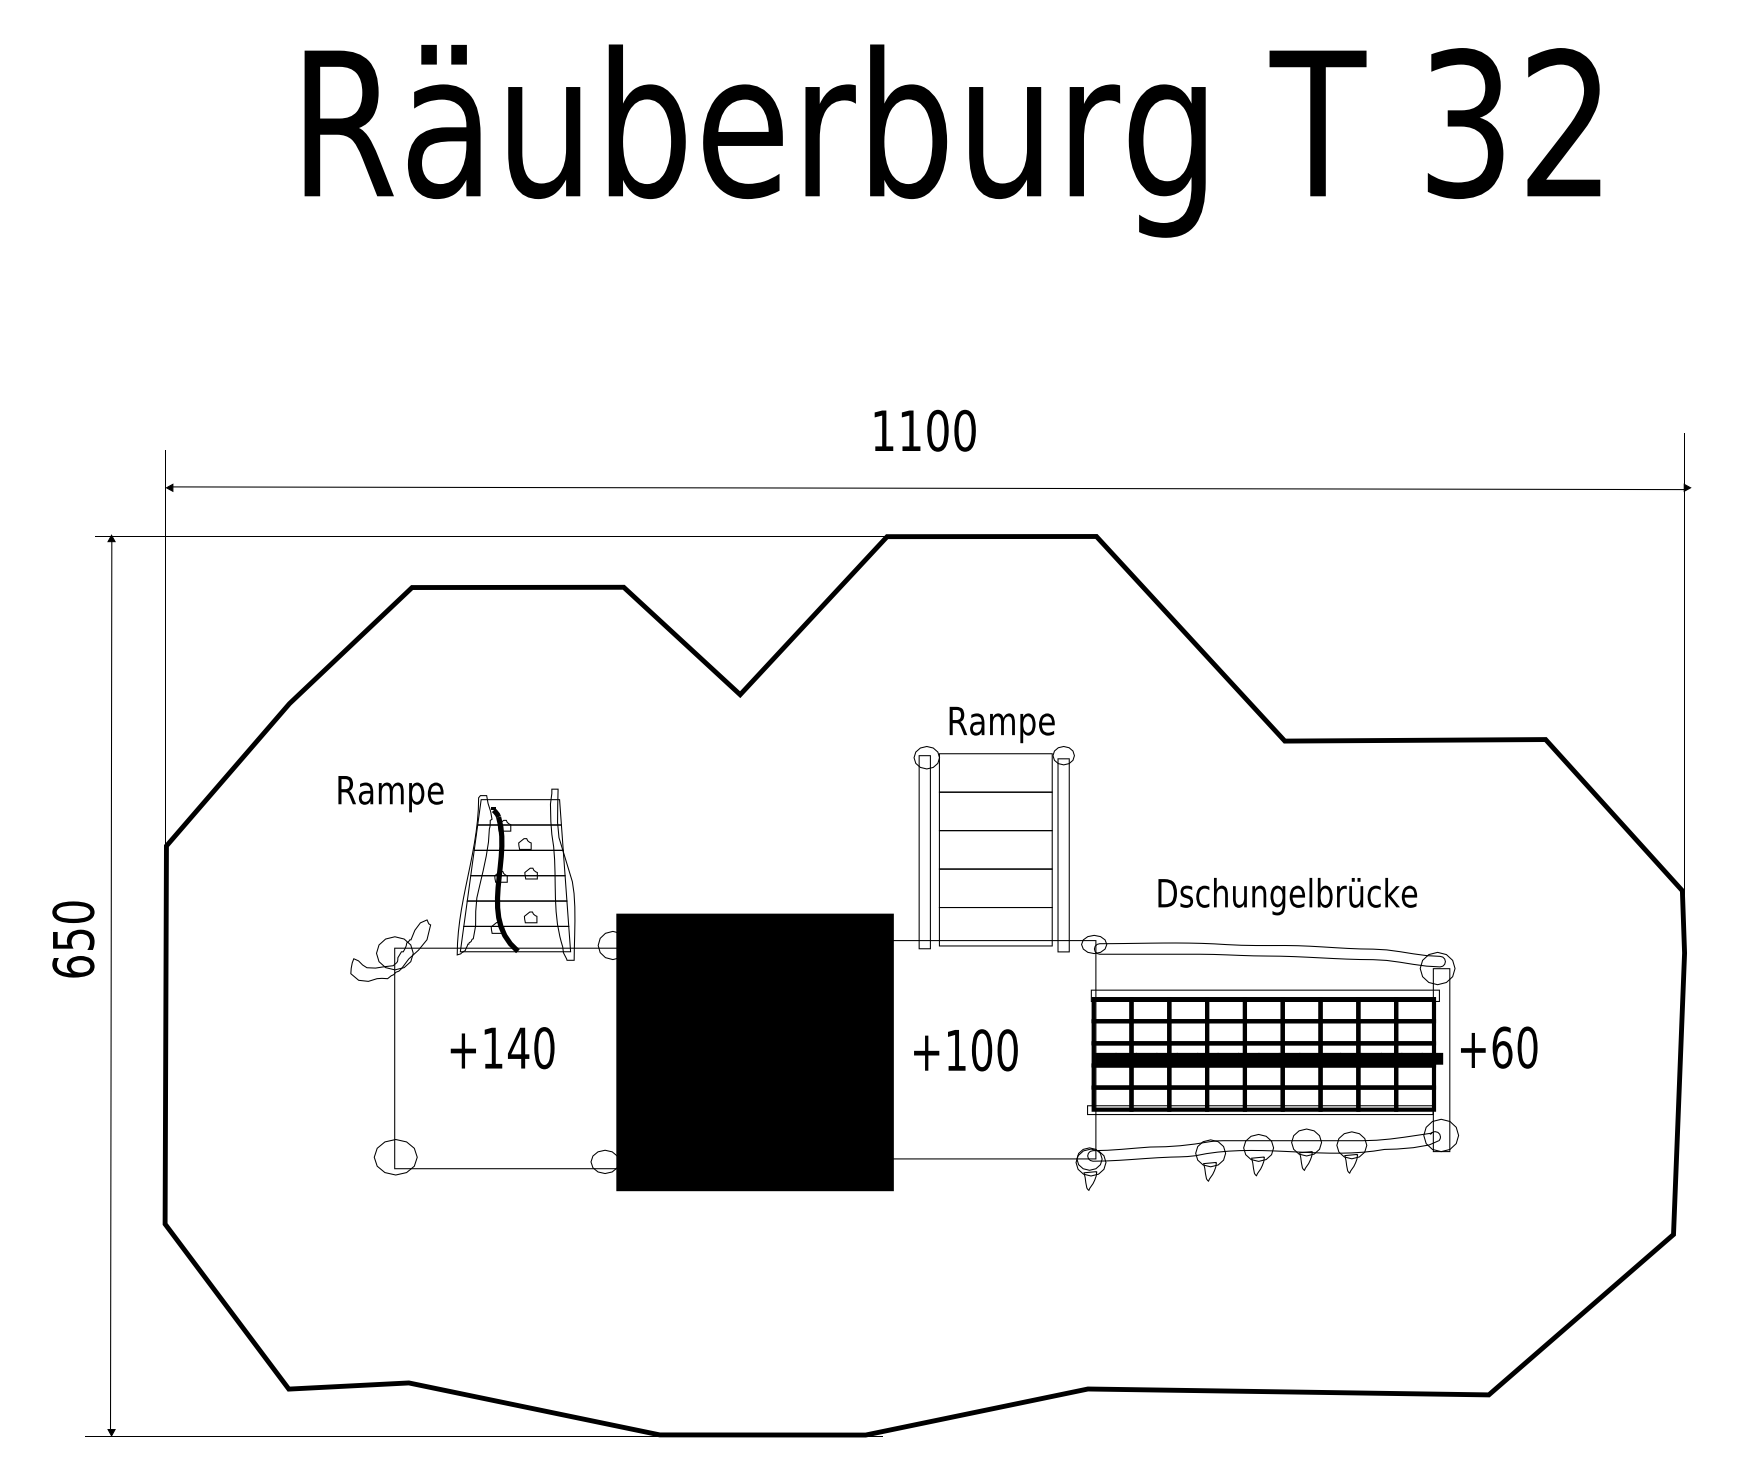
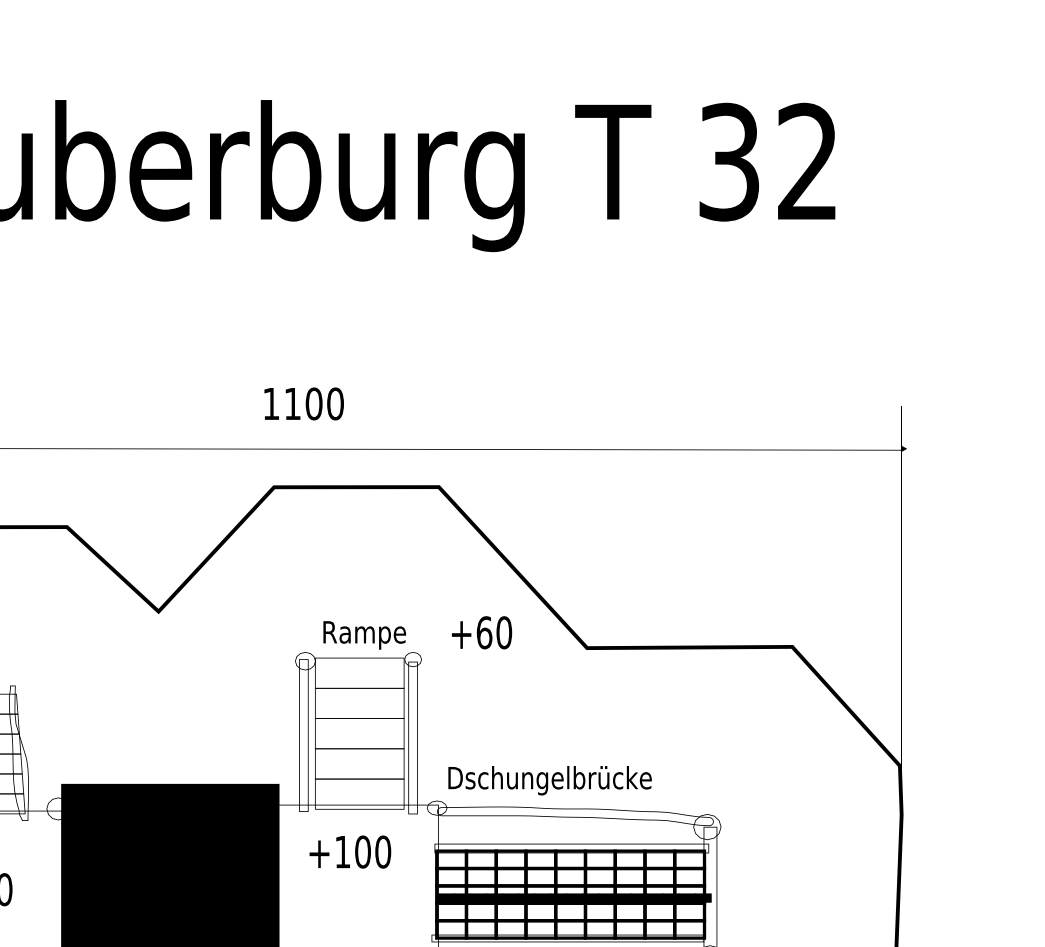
text: (1287, 896) -> (549, 780), moved
text: (1499, 1047) -> (482, 632), moved
text: (965, 1050) -> (350, 852), moved

